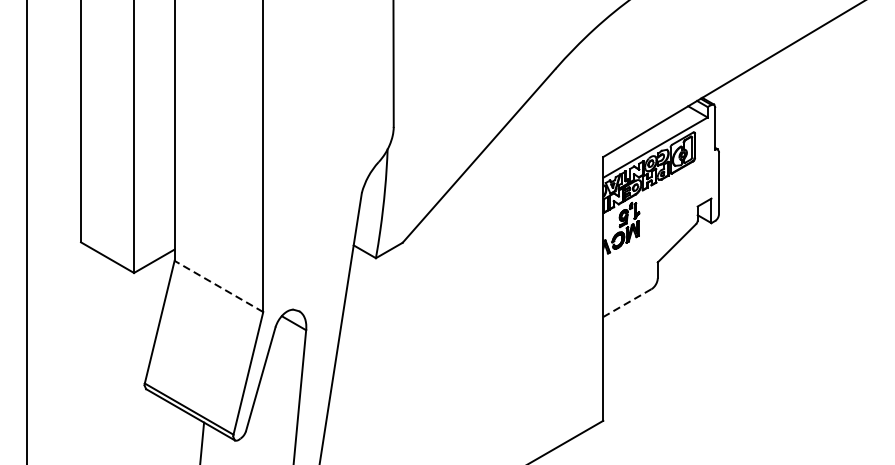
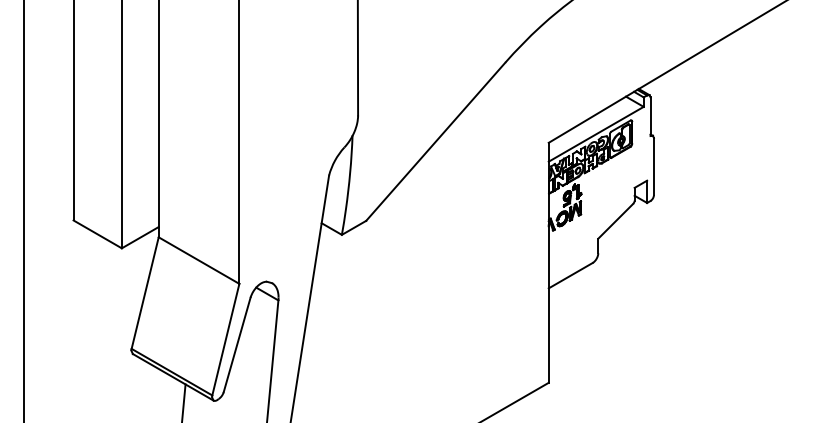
line: (219, 286) -> (199, 260), dashed -> solid
line: (627, 302) -> (570, 275), dashed -> solid

